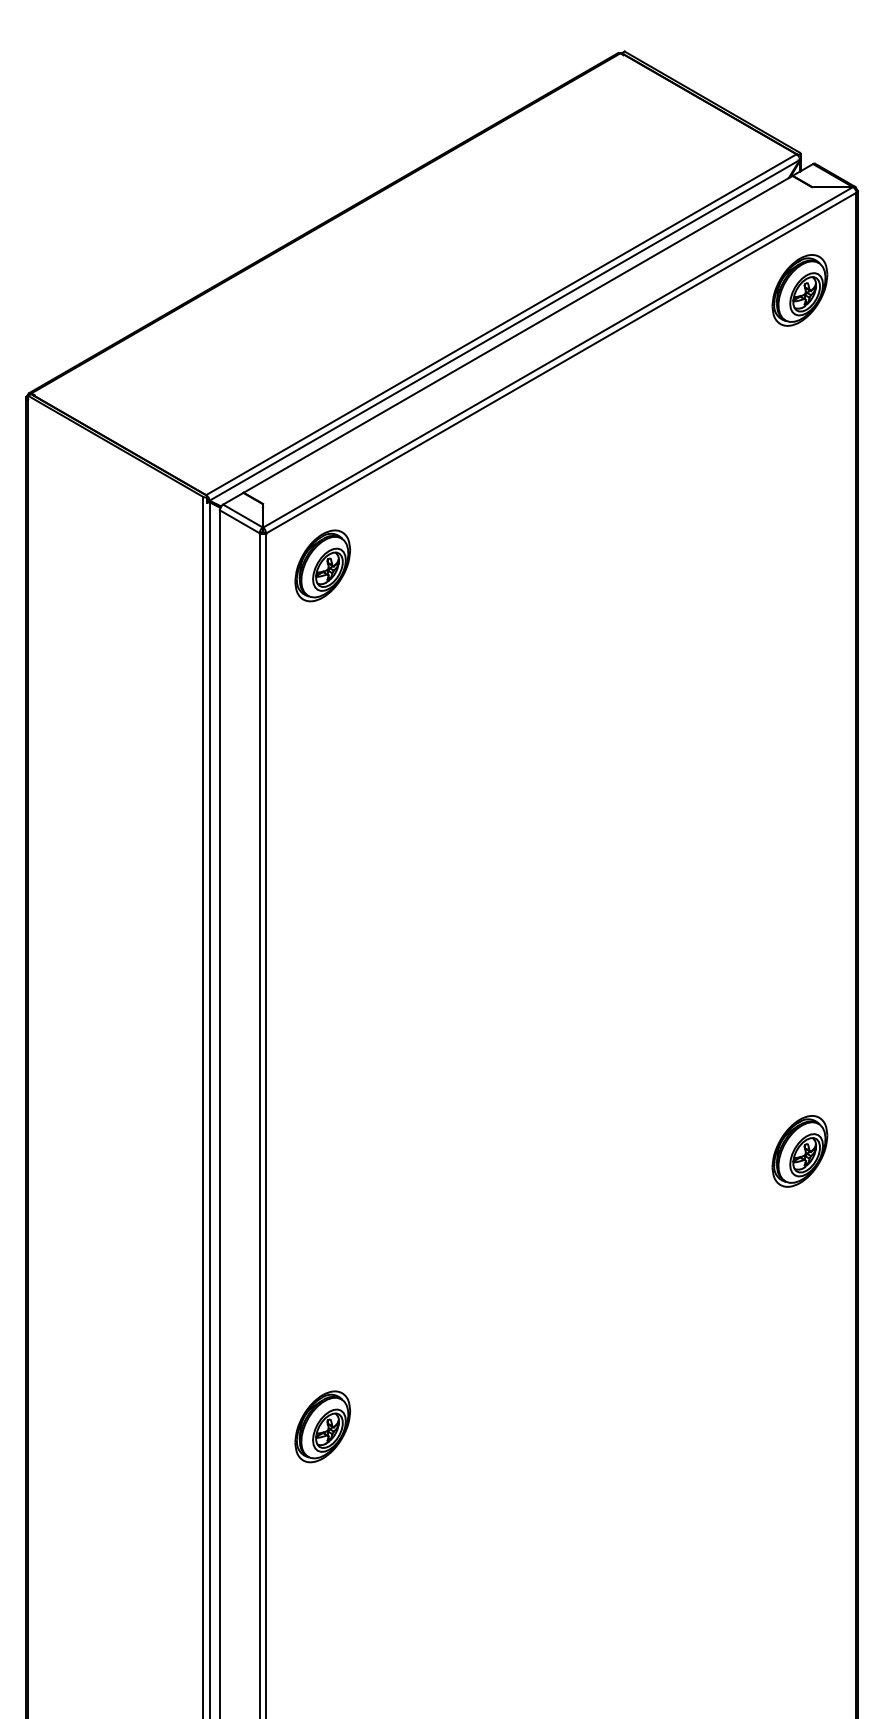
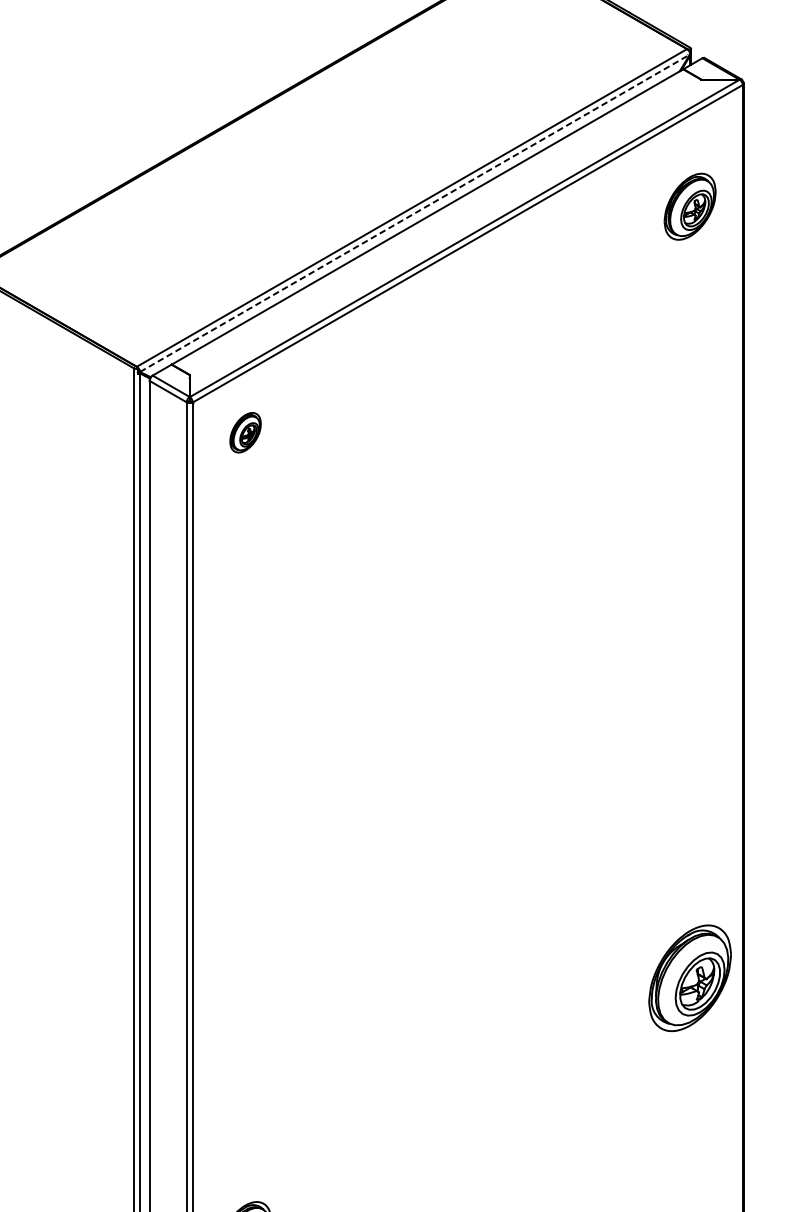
part: (799, 290) -> (689, 206), moved
line: (504, 330) -> (414, 213), solid -> dashed
part: (322, 565) -> (245, 432), size x0.6
part: (799, 1151) -> (689, 978), size x1.6

